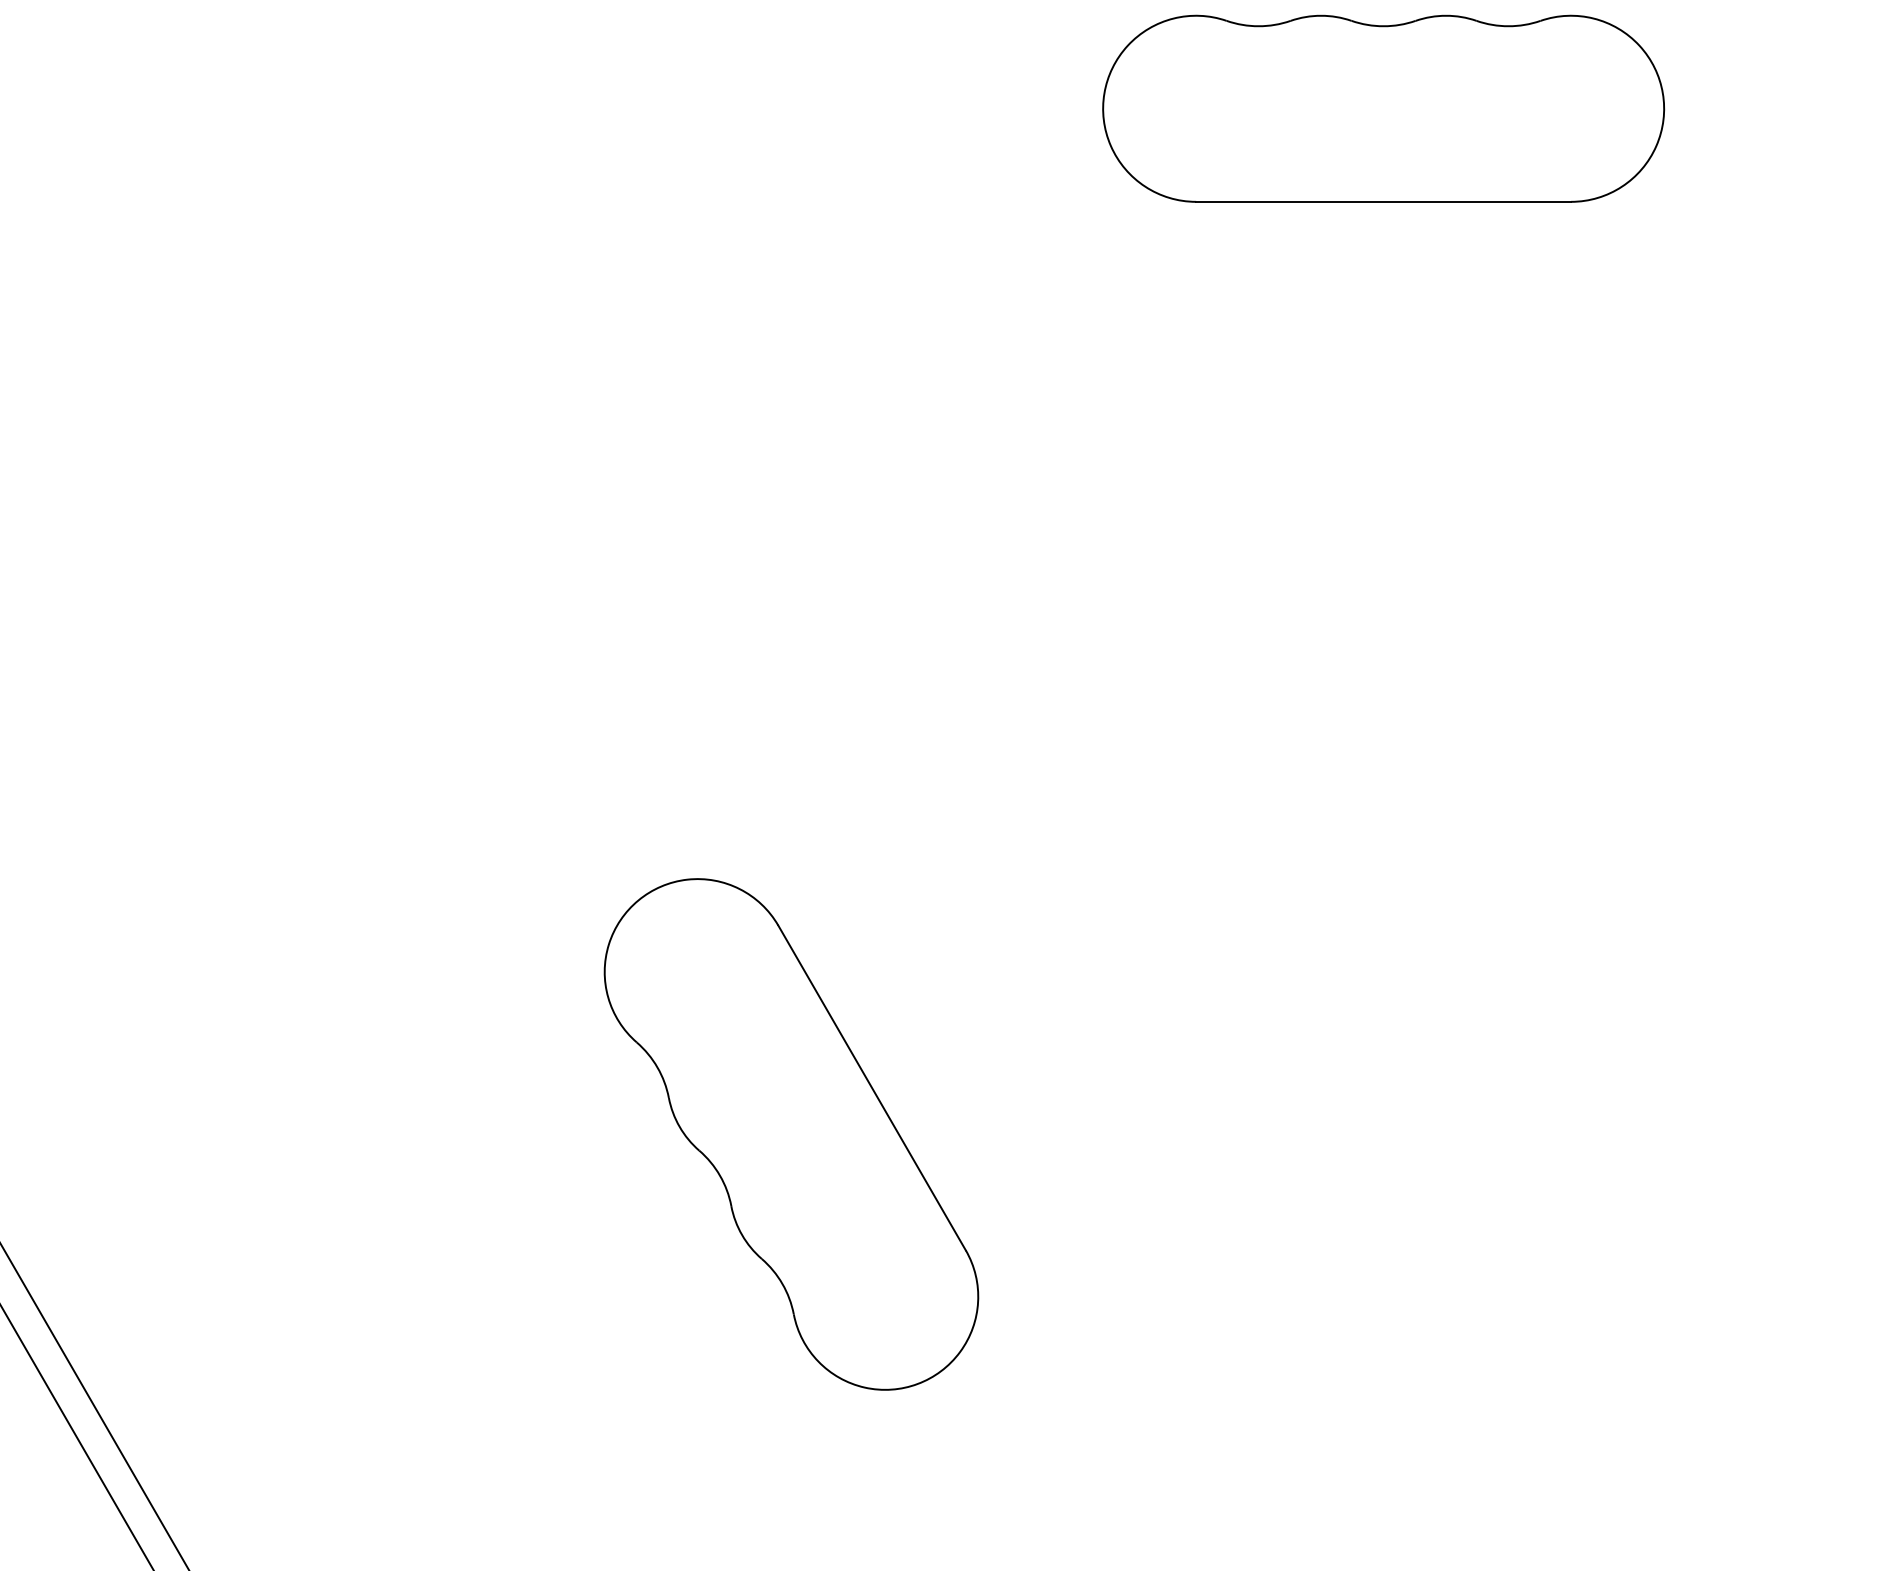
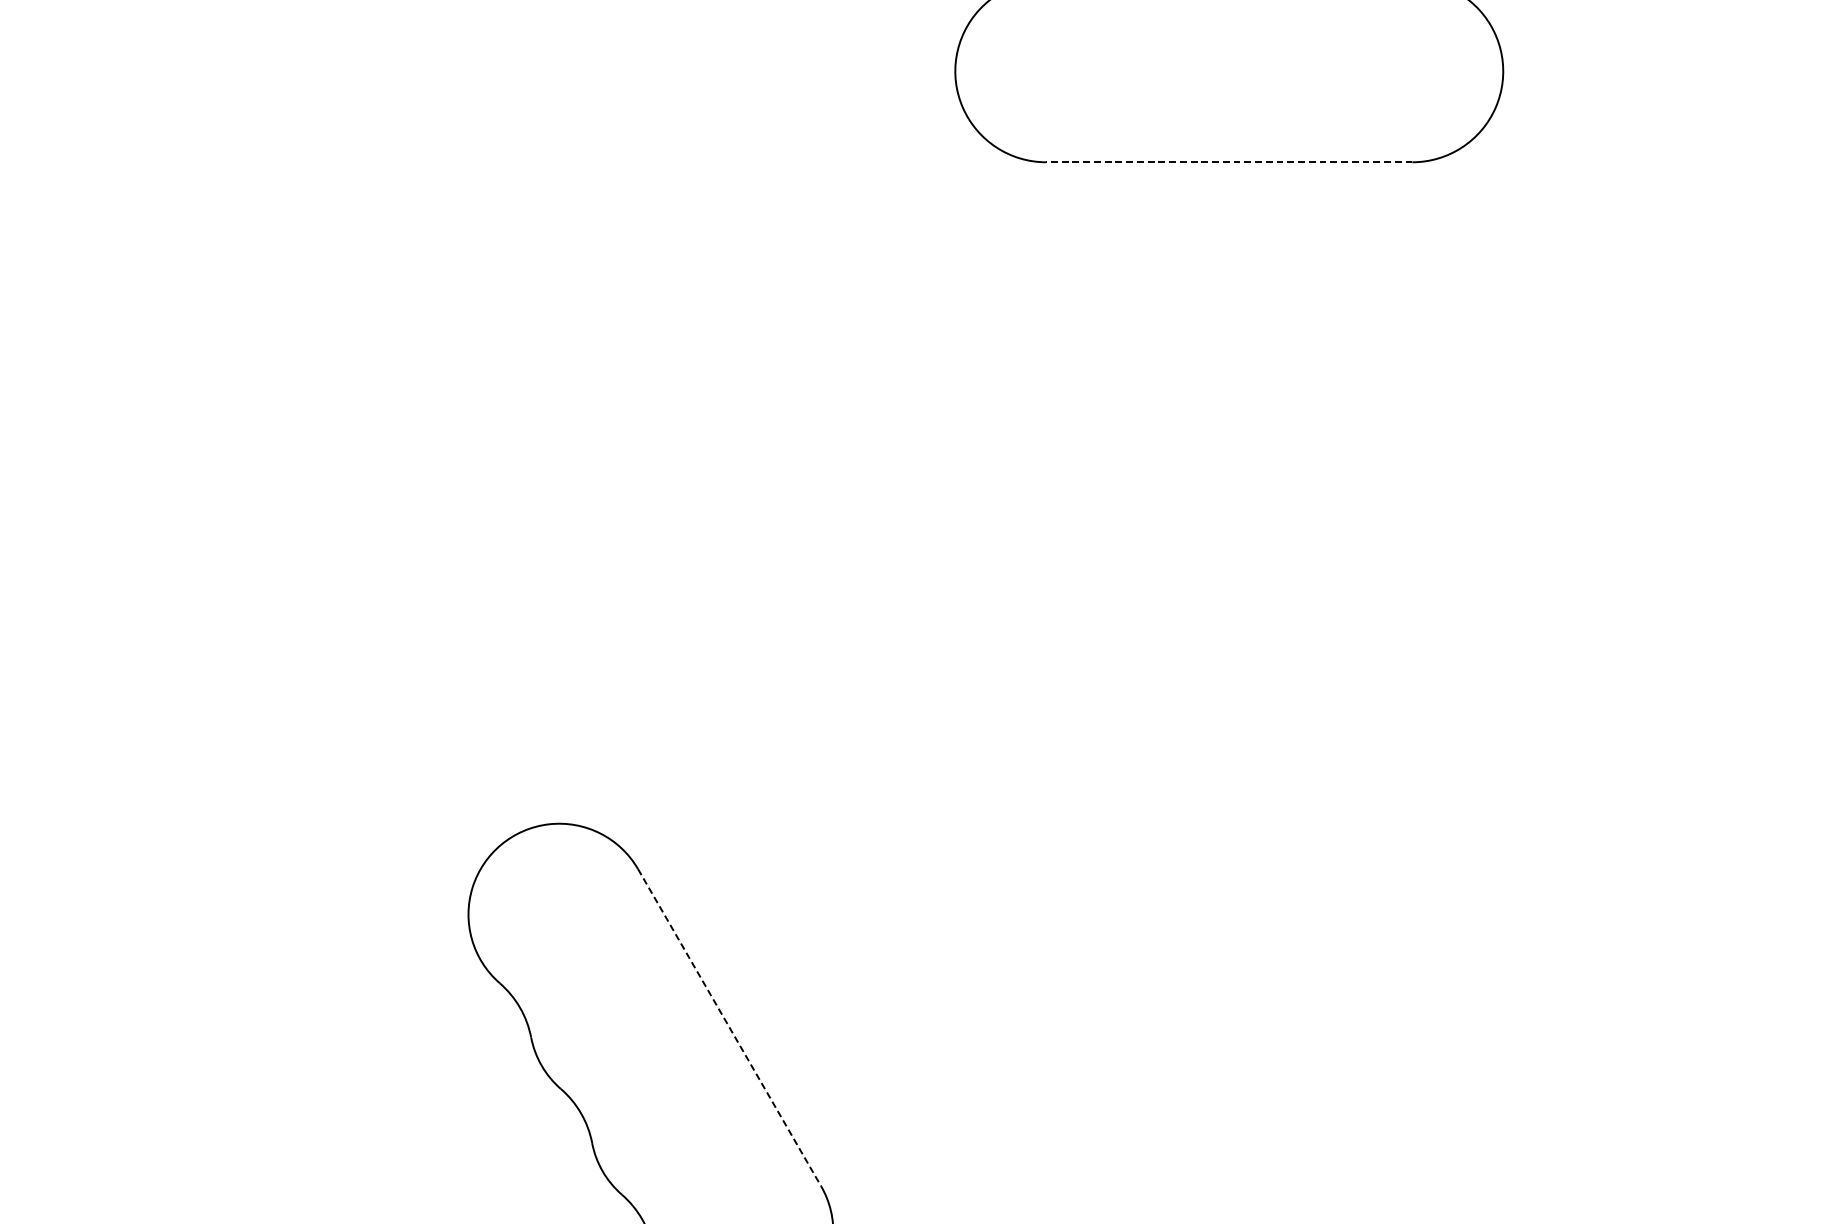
line: (1383, 201) -> (1229, 161), solid -> dashed
line: (872, 1088) -> (730, 1028), solid -> dashed

